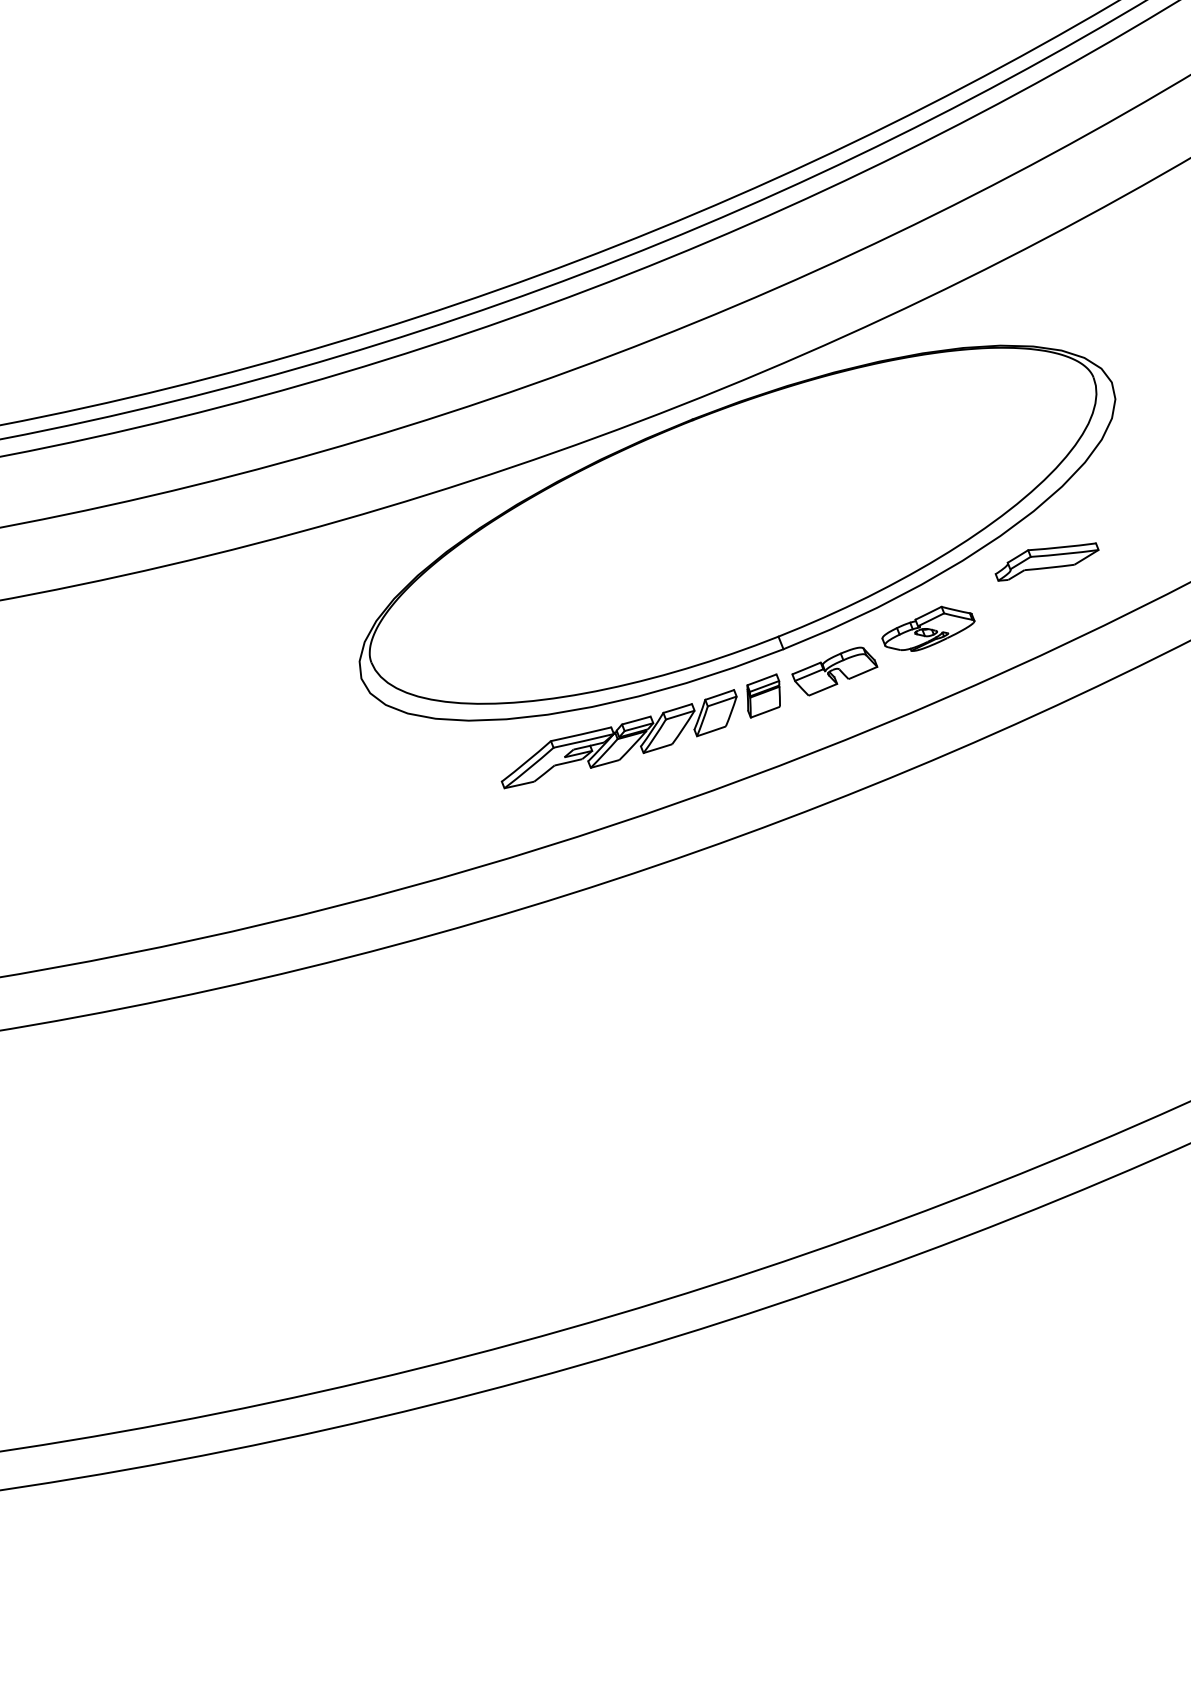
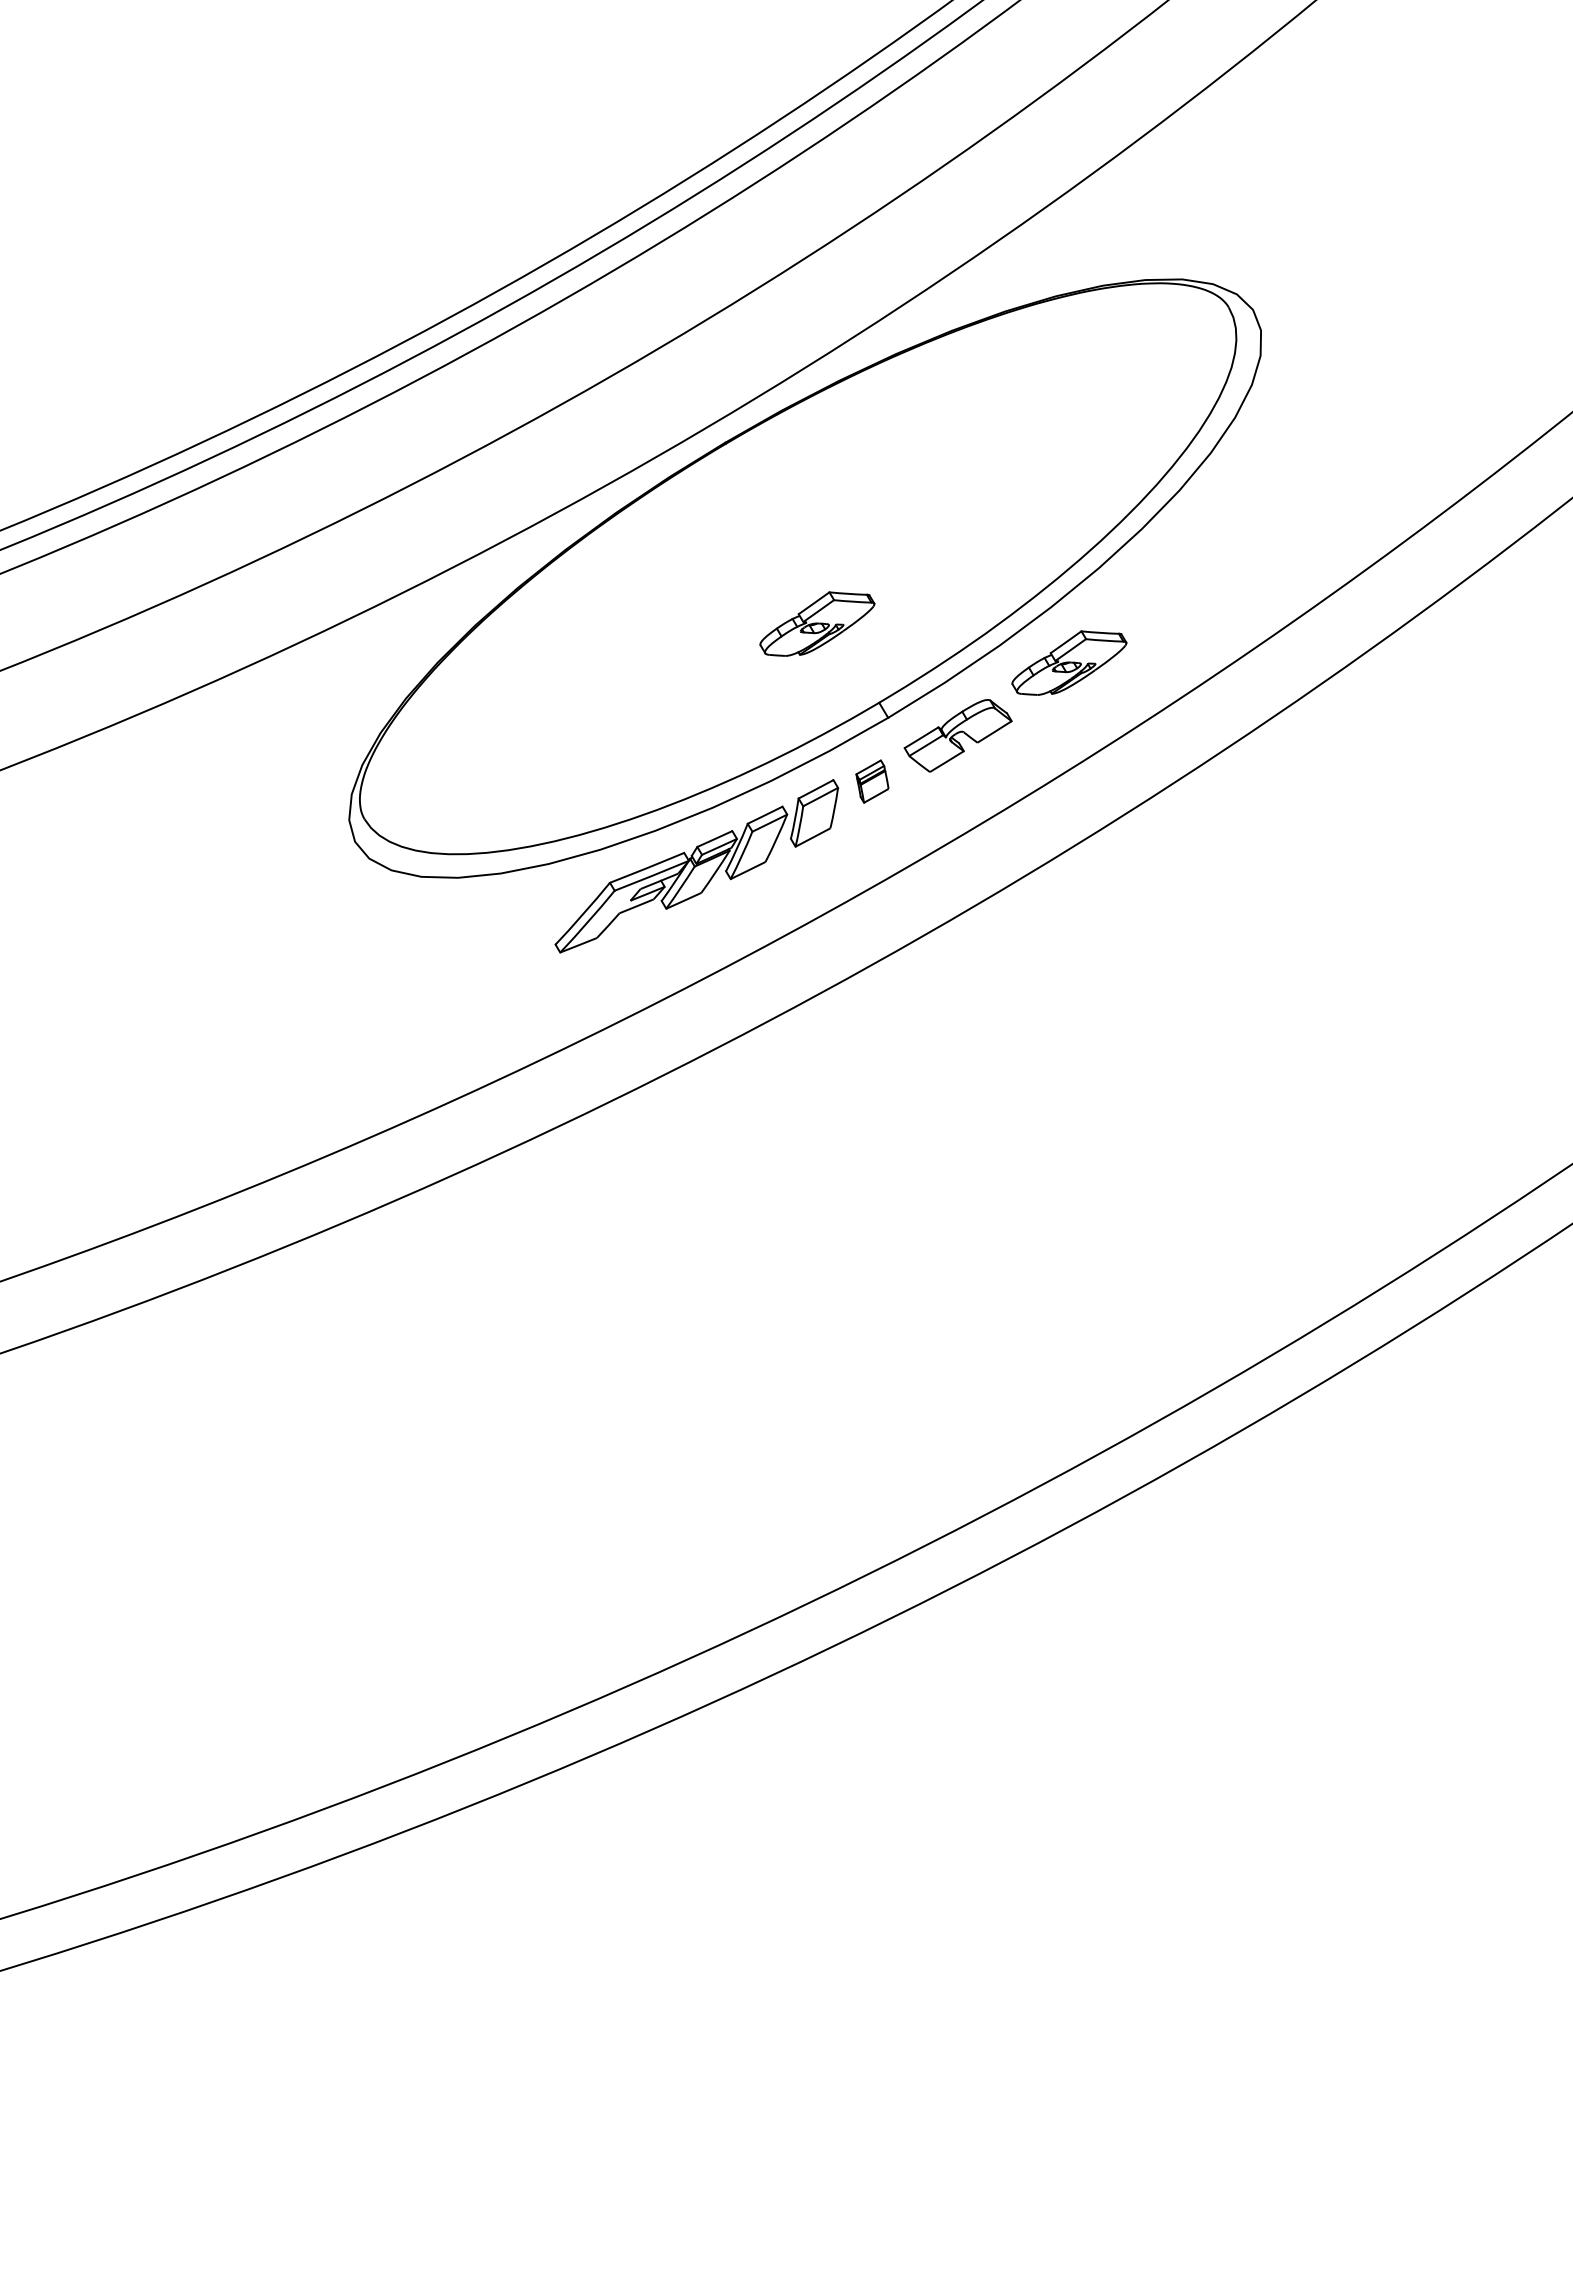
part: (1046, 561) -> (1206, 552), removed
part: (741, 568) -> (817, 623), added
part: (763, 695) -> (872, 781), size x0.7

